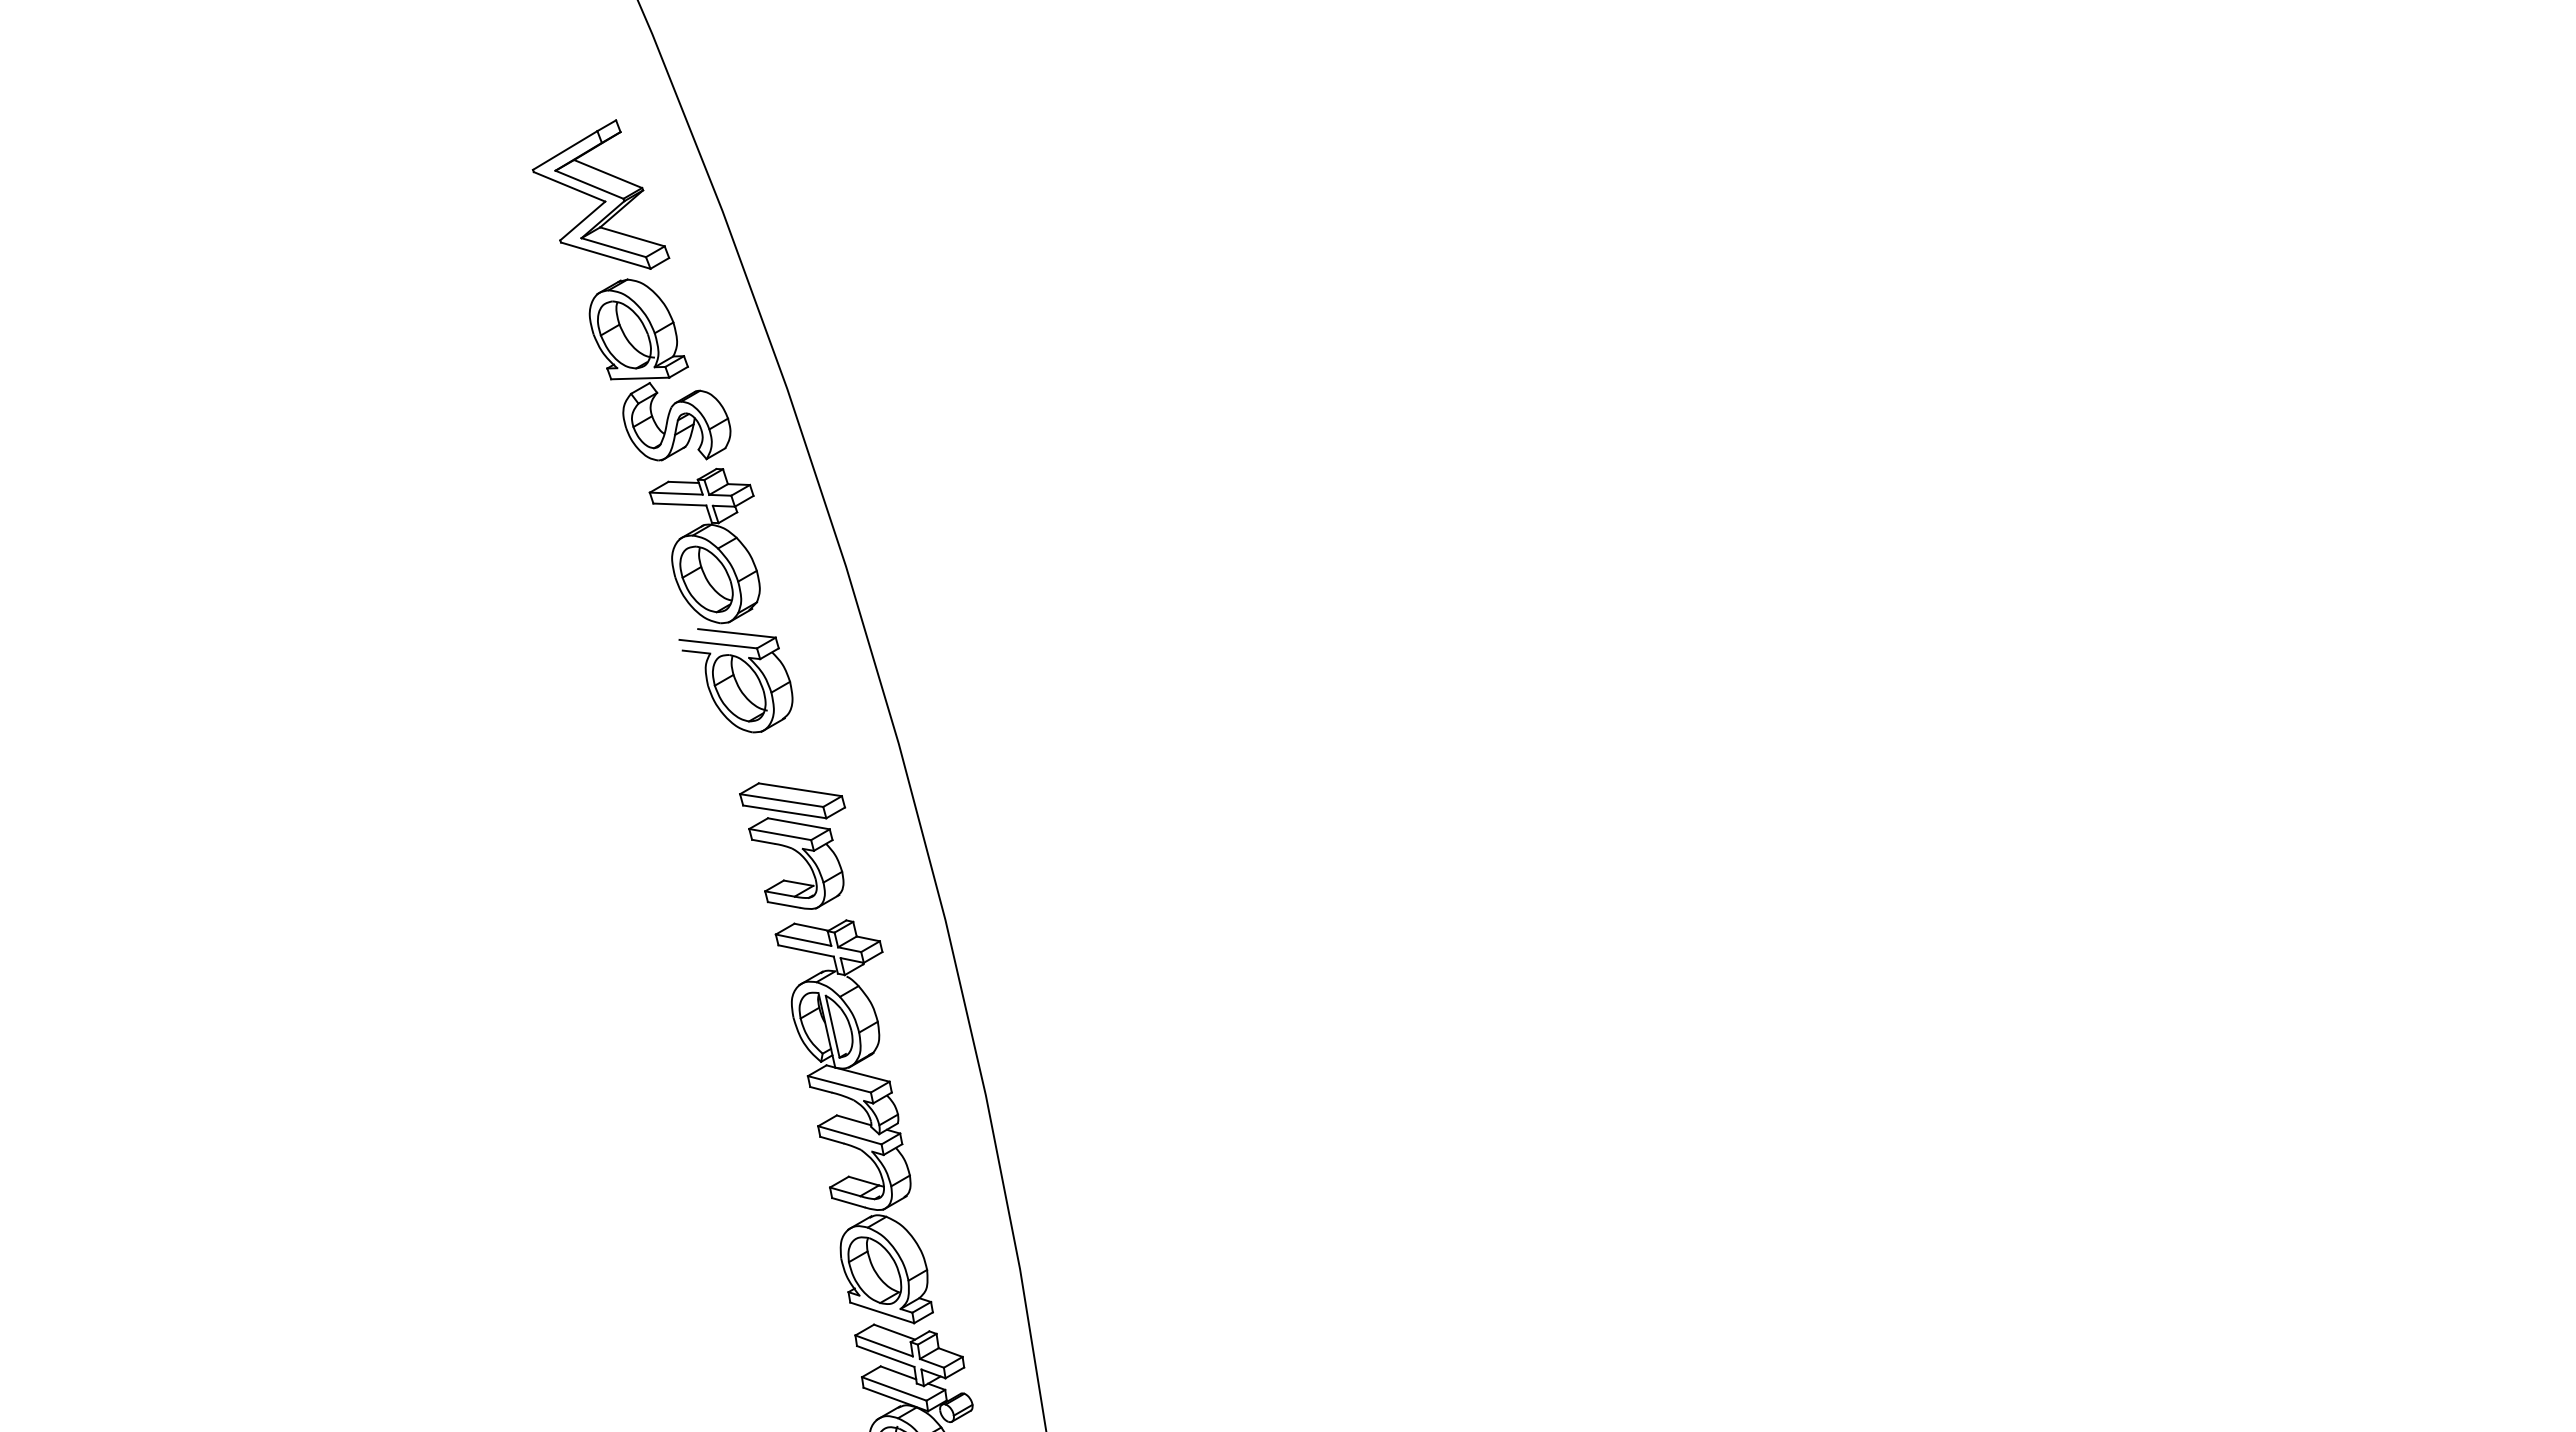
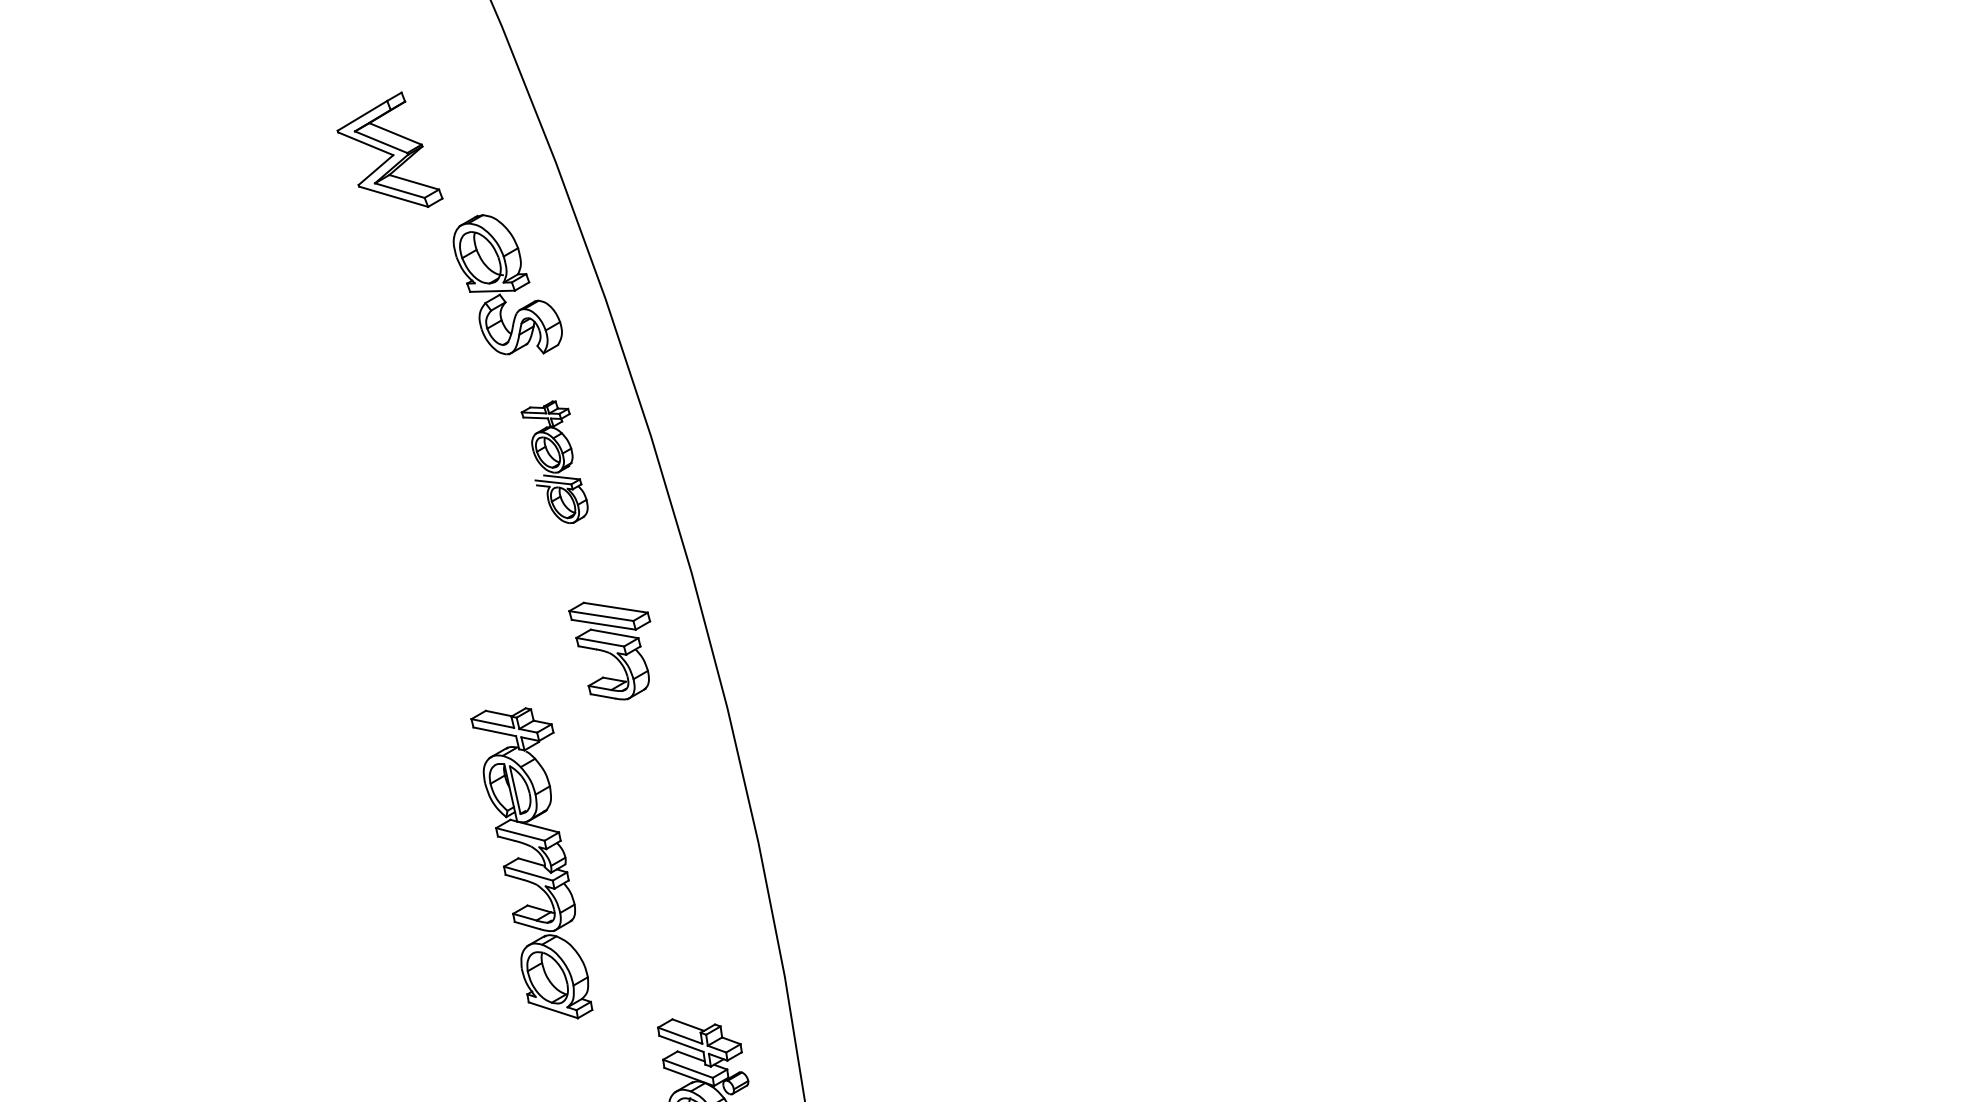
part: (600, 194) -> (389, 149), moved
part: (720, 600) -> (554, 462), size x0.6
part: (853, 1121) -> (531, 863), moved

